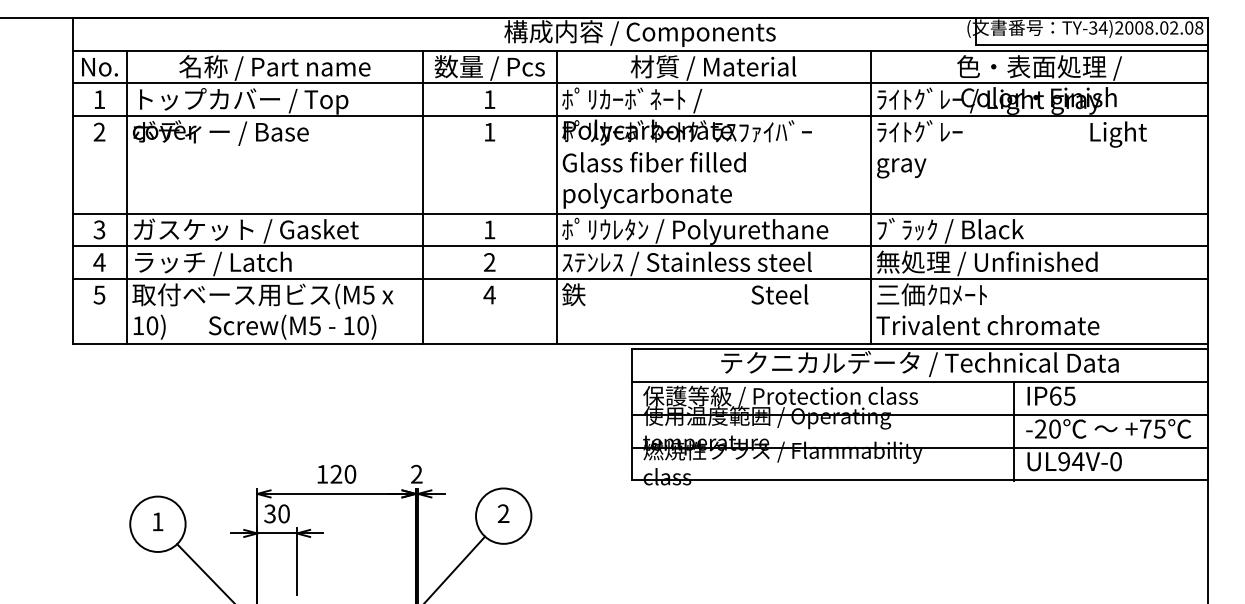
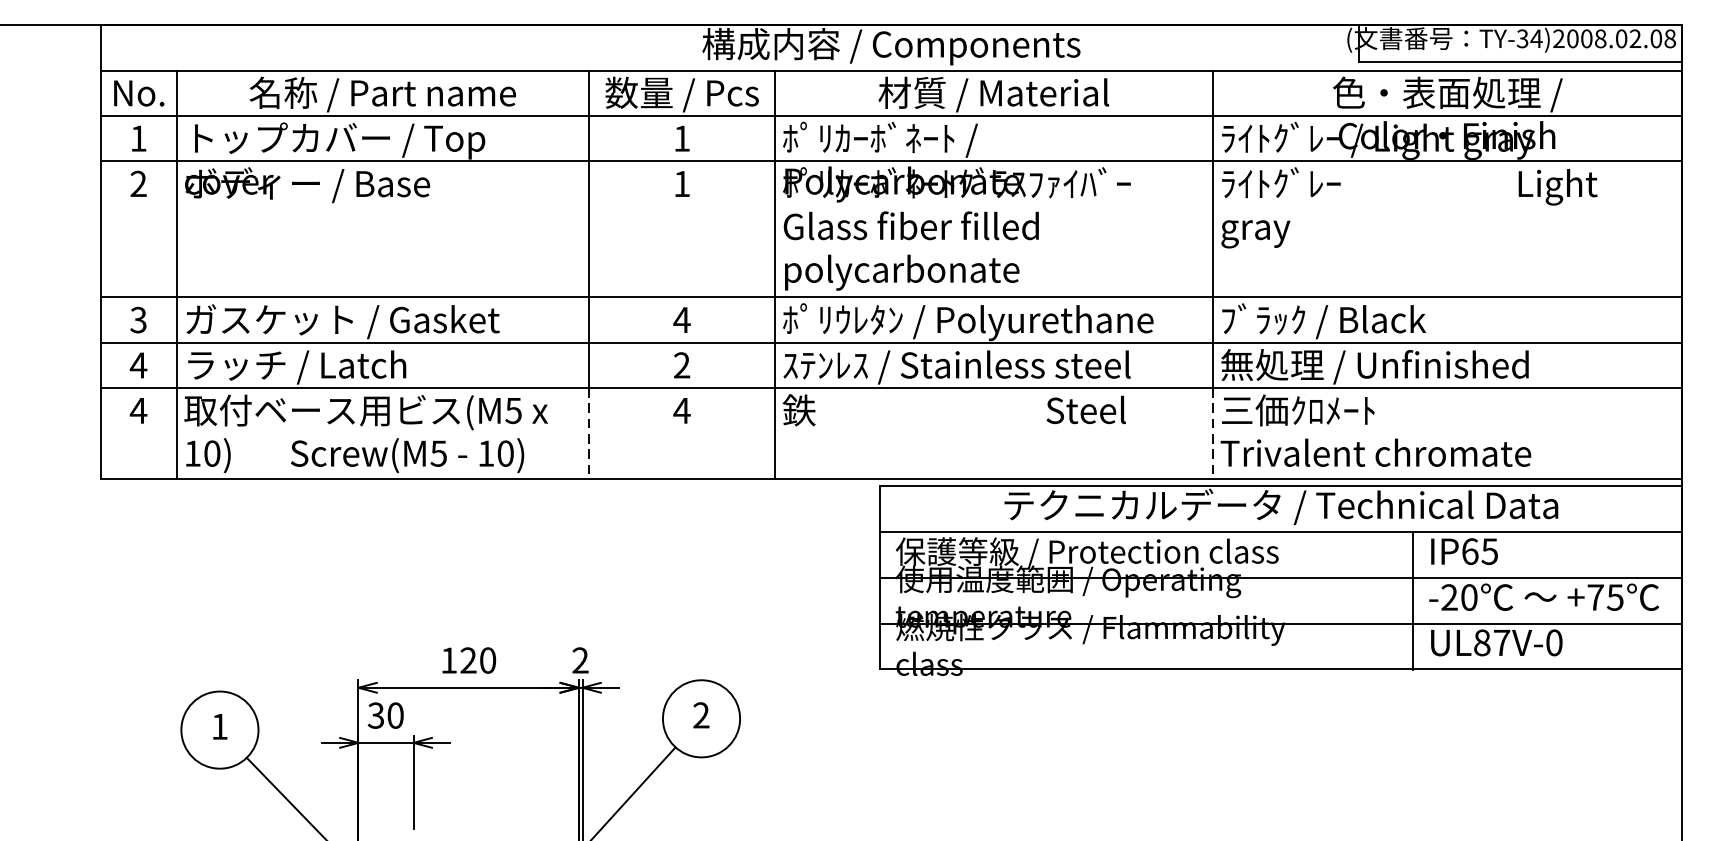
text: (489, 229) -> (681, 319), 1 -> 4
text: (99, 294) -> (138, 410), 5 -> 4
line: (423, 311) -> (589, 433), solid -> dashed
line: (870, 311) -> (1212, 433), solid -> dashed
text: (1071, 461) -> (1492, 642), UL94V-0 -> UL87V-0

